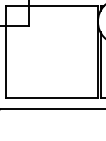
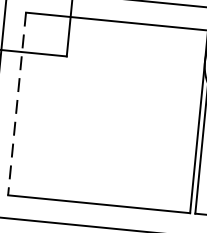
line: (6, 52) -> (17, 105), solid -> dashed

